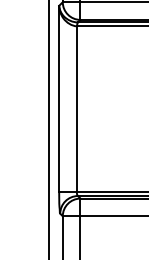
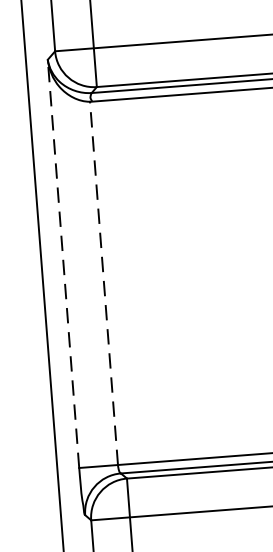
line: (59, 98) -> (64, 262), solid -> dashed
line: (76, 109) -> (103, 284), solid -> dashed

